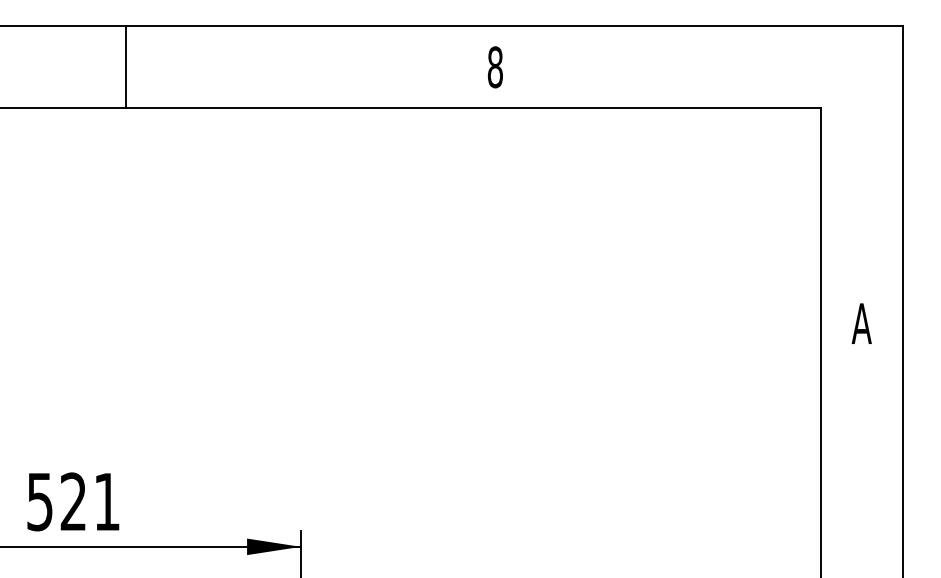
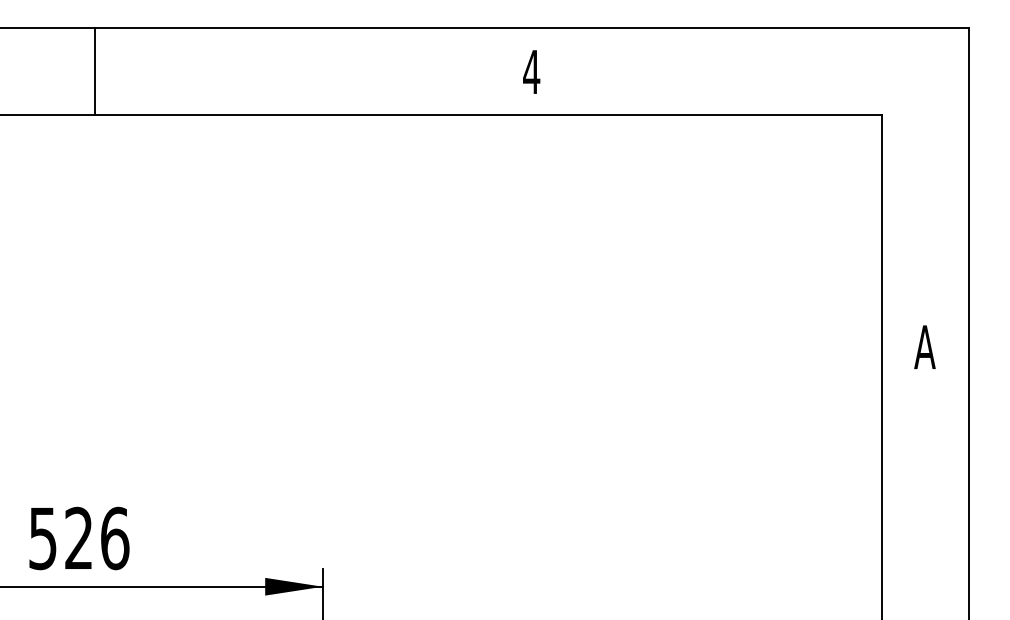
line: (125, 66) -> (94, 71), moved
text: (495, 67) -> (531, 72), 8 -> 4
text: (107, 501) -> (115, 538), 521 -> 526

